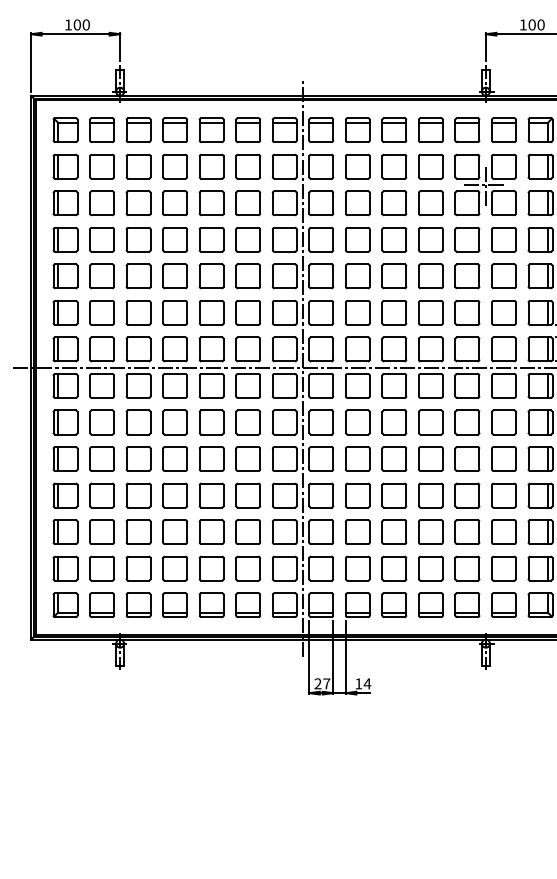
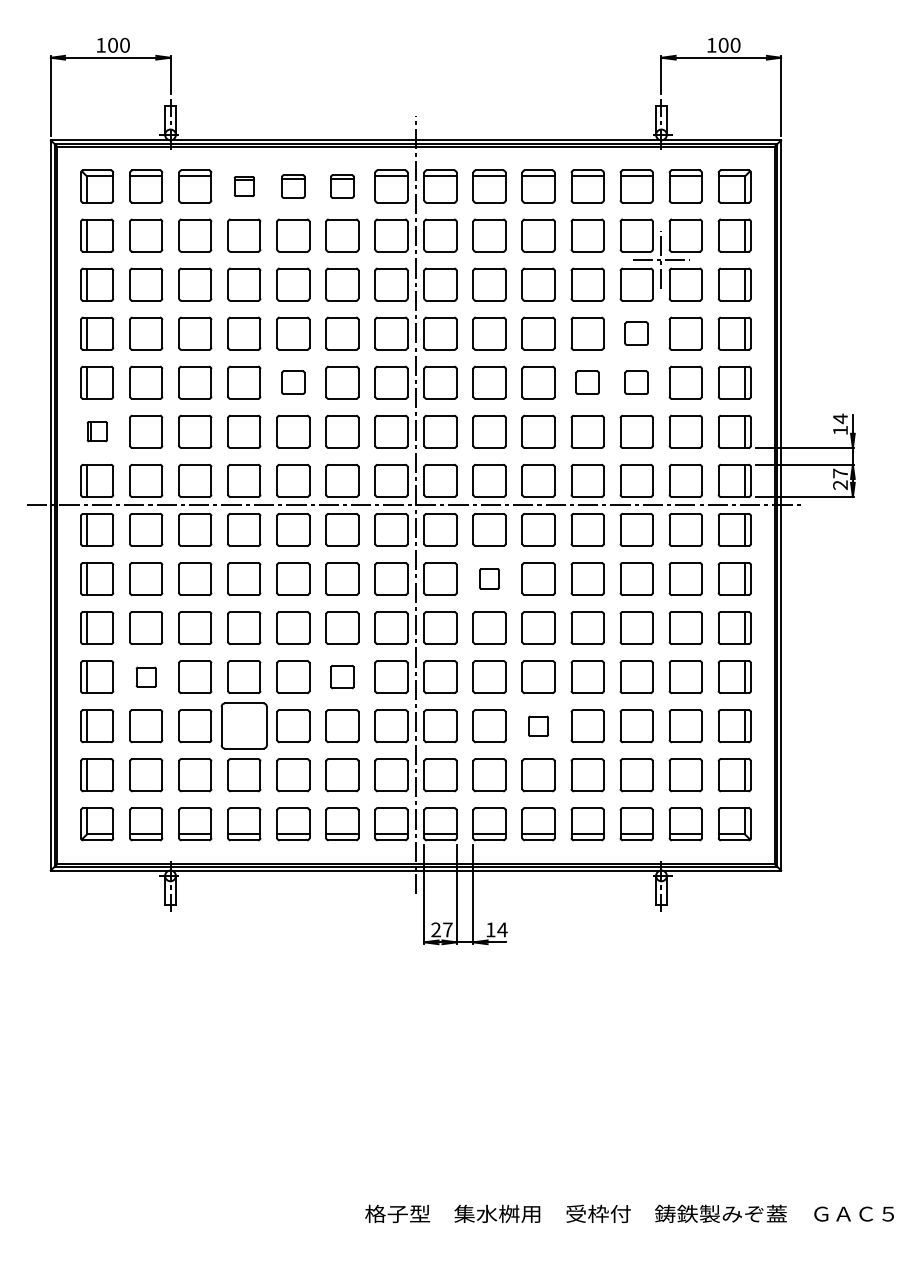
part: (175, 130) -> (244, 186), size x0.6
part: (211, 130) -> (293, 186), size x0.7
part: (248, 130) -> (342, 186), size x0.7
part: (467, 239) -> (636, 333), size x0.7
part: (211, 276) -> (293, 382), size x0.7
part: (430, 276) -> (587, 382), size x0.7
part: (467, 276) -> (636, 382), size x0.7
part: (65, 312) -> (97, 431), size x0.6
part: (357, 422) -> (489, 578), size x0.6
part: (102, 495) -> (146, 677), size x0.6
part: (248, 495) -> (342, 676), size x0.7
part: (175, 532) -> (244, 726), size x1.4
part: (394, 532) -> (538, 726), size x0.6

